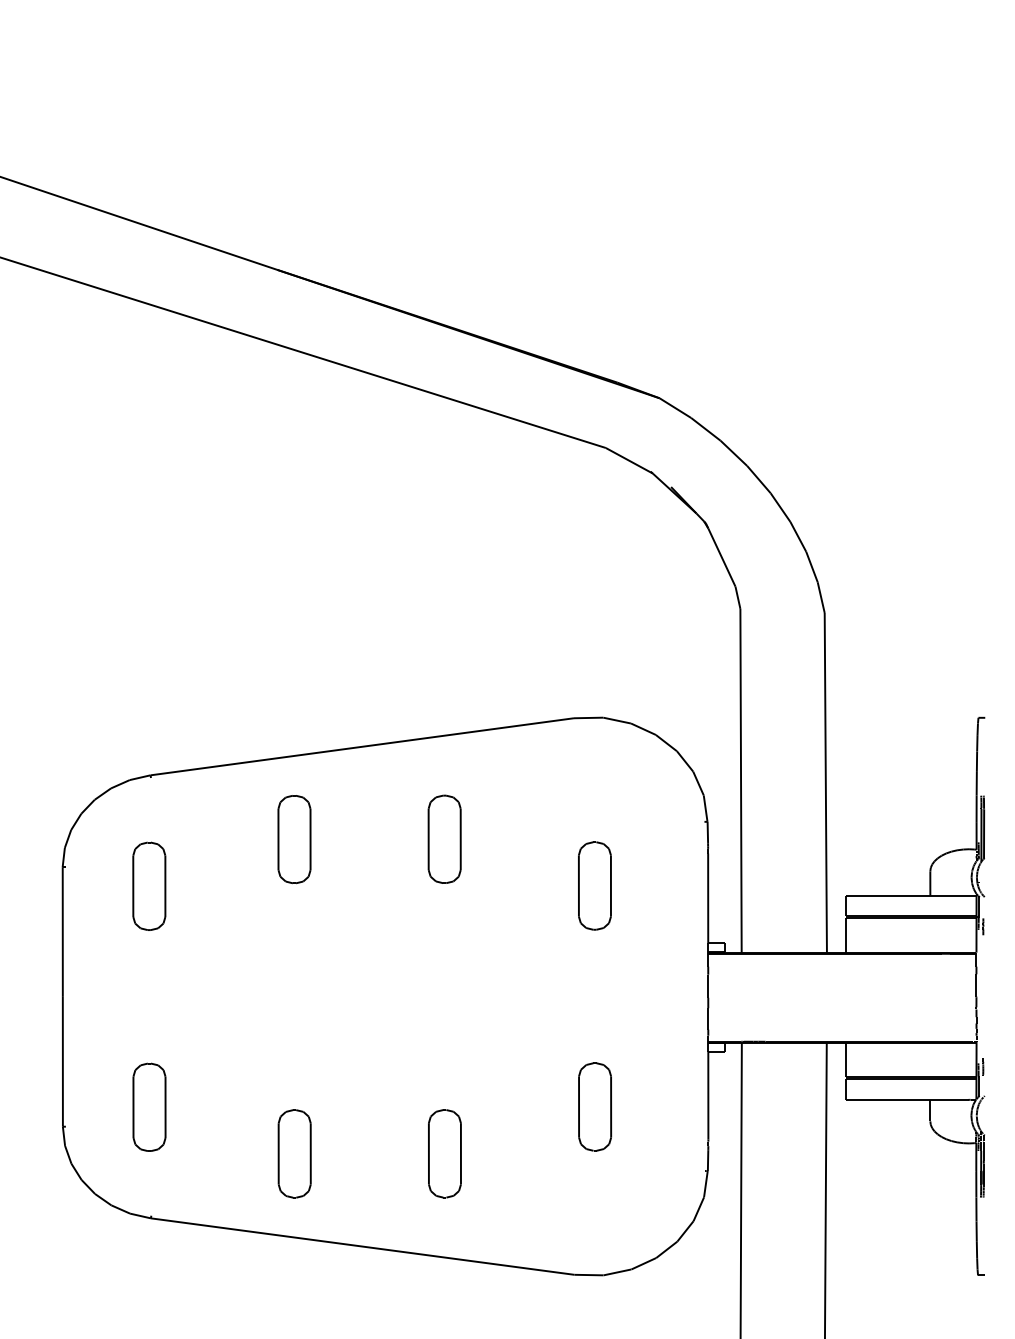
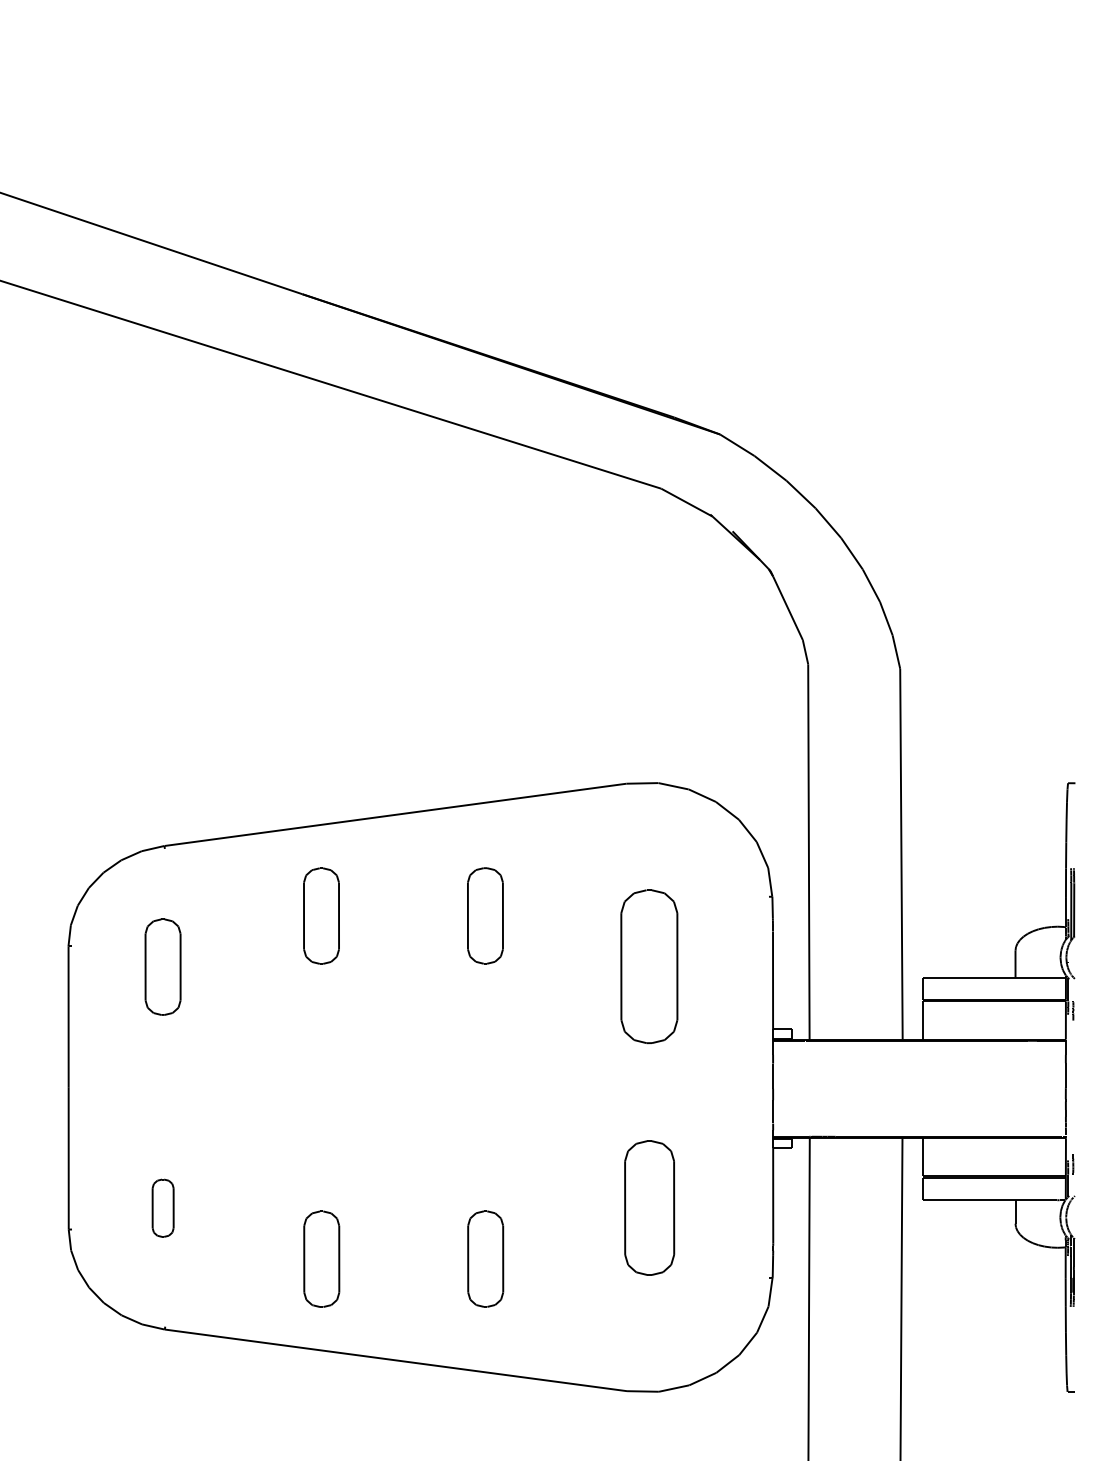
part: (594, 885) -> (649, 966), size x1.6
part: (148, 1106) -> (162, 1207), size x0.6
part: (594, 1106) -> (649, 1207), size x1.4

